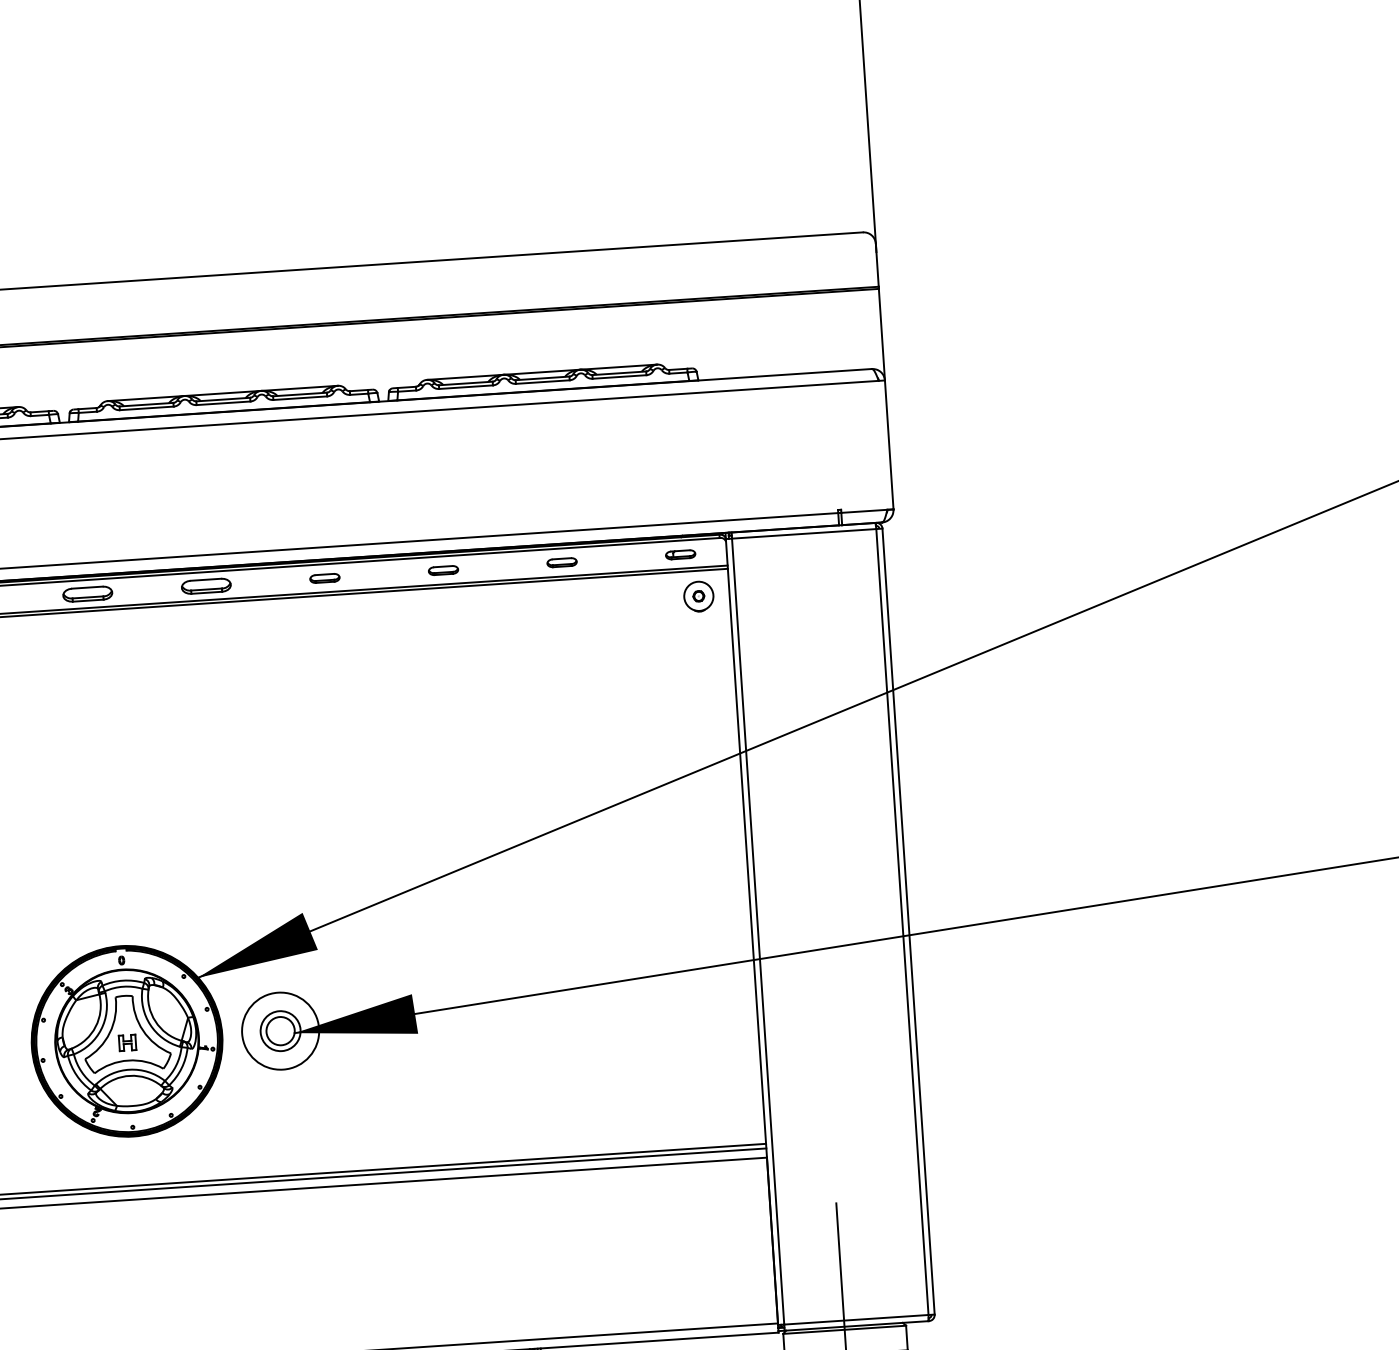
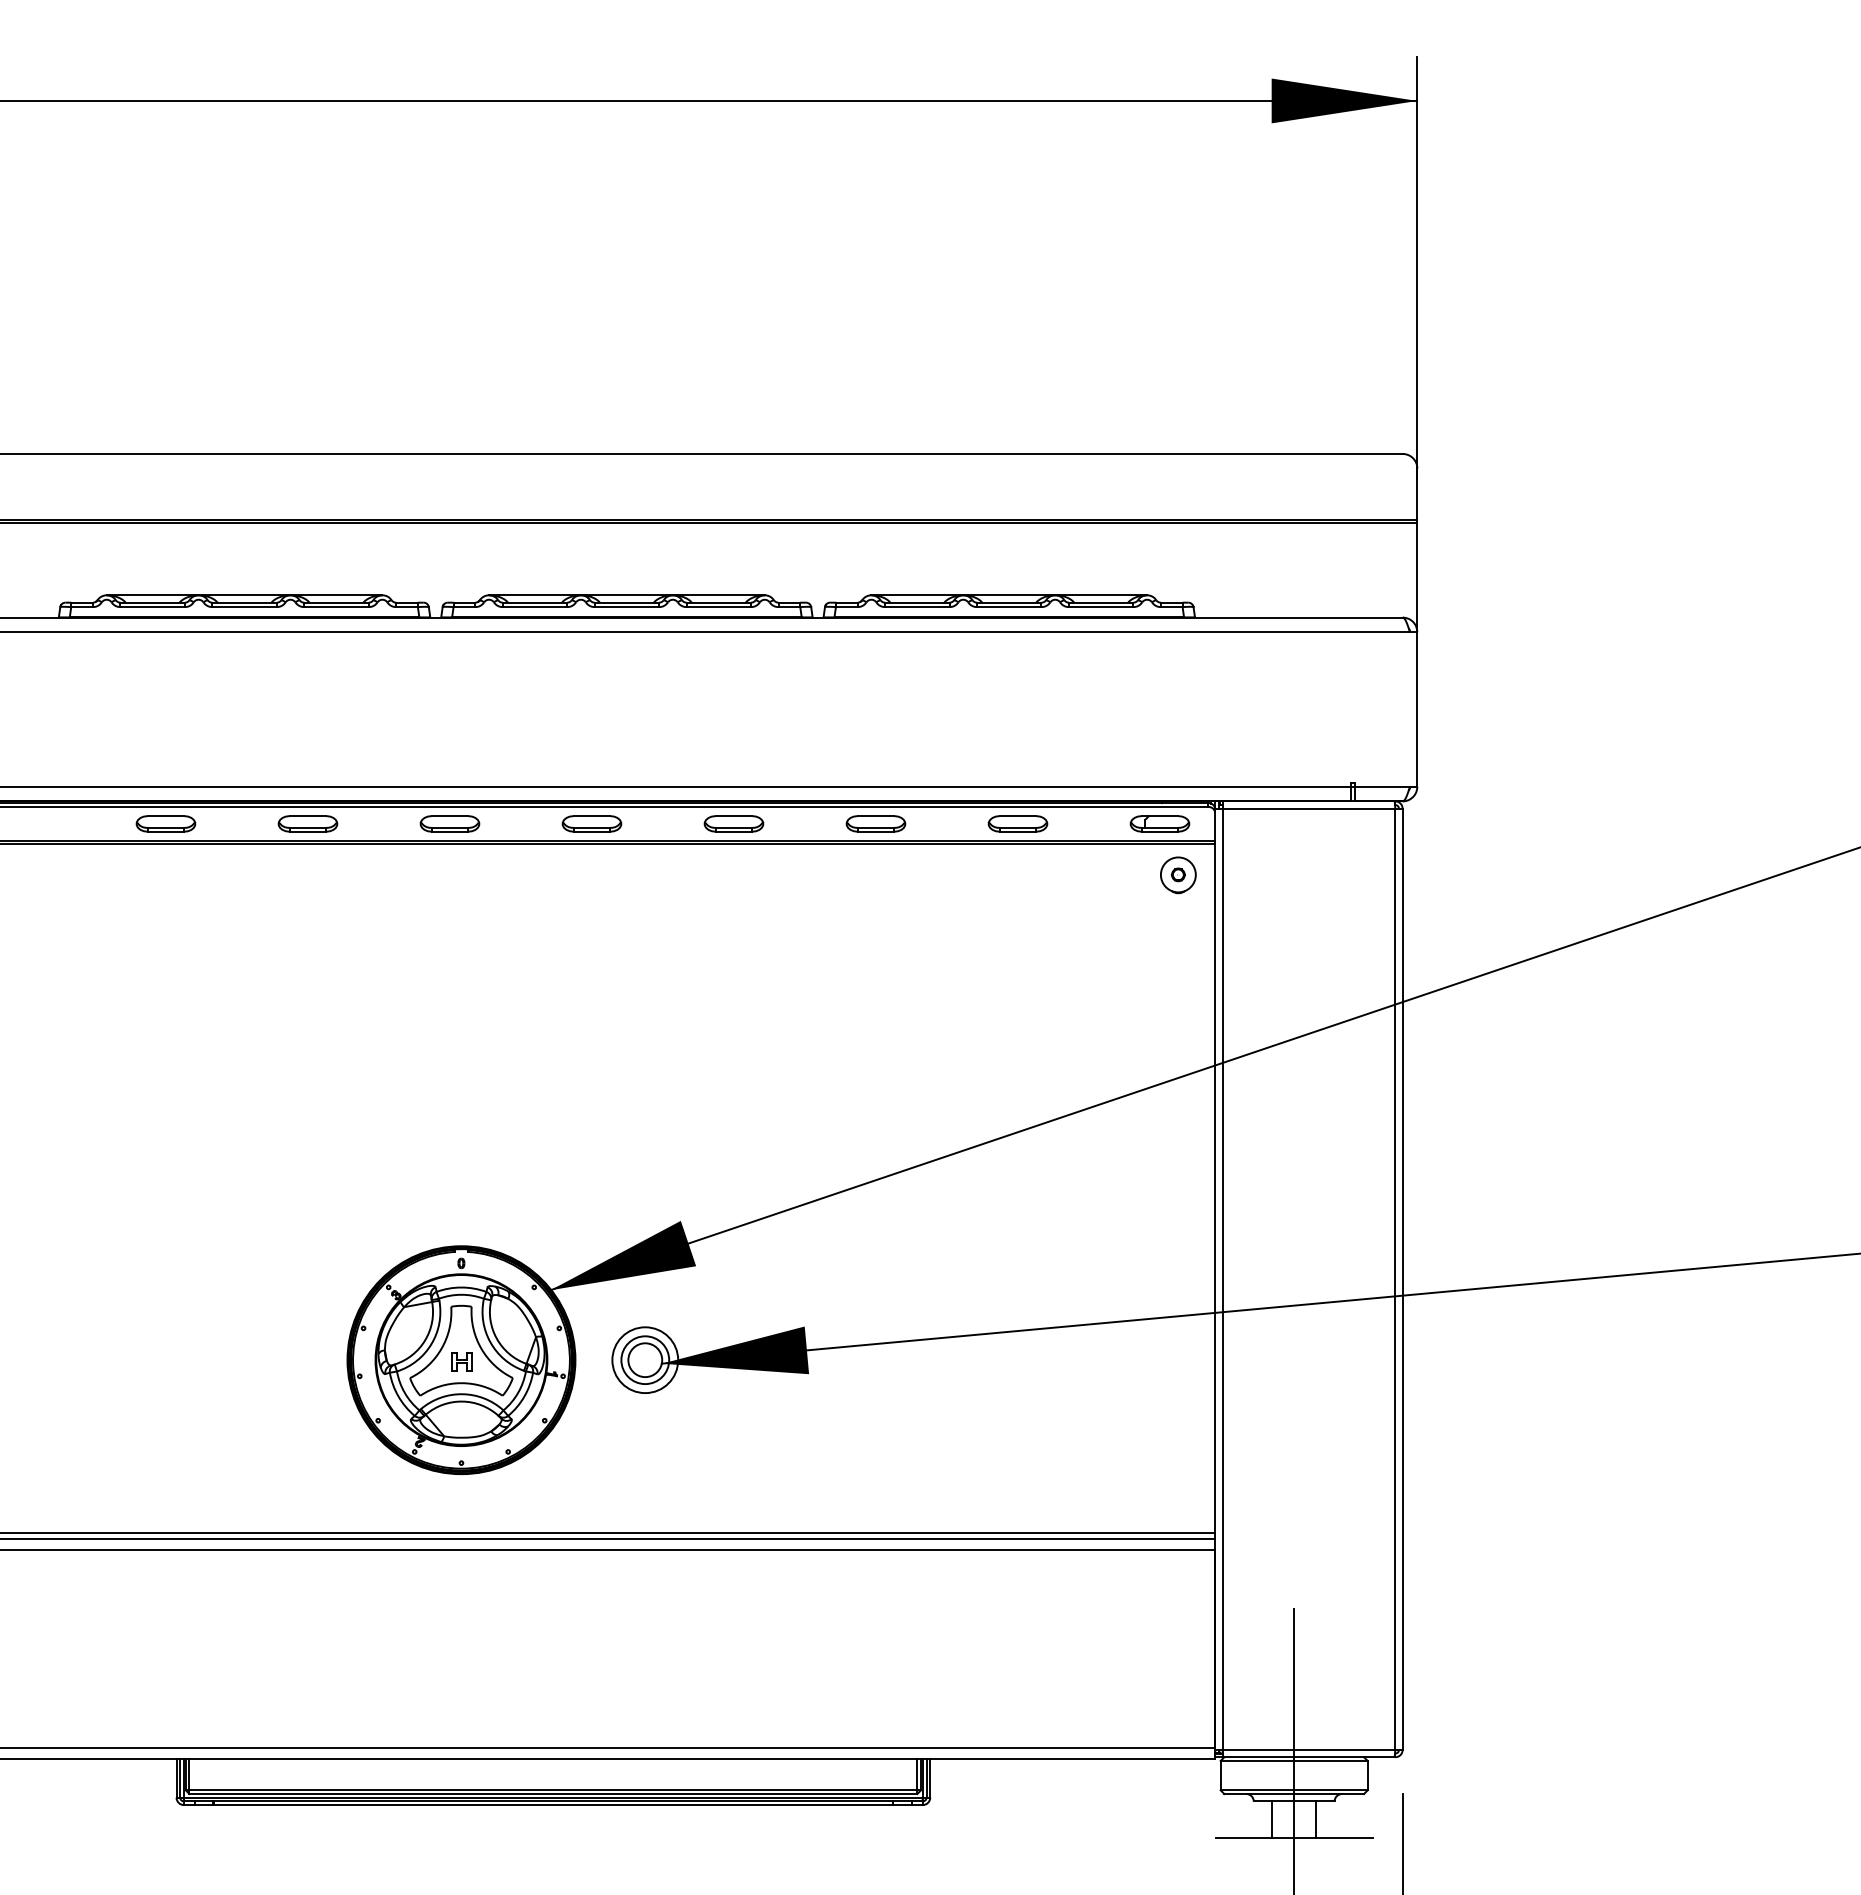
part: (680, 554) -> (1159, 823), size x1.67
part: (561, 562) -> (1017, 823), size x1.67
part: (443, 570) -> (875, 823), size x1.67
part: (324, 578) -> (733, 823), size x1.67
circle: (280, 1031) -> (645, 1360), size x0.71

